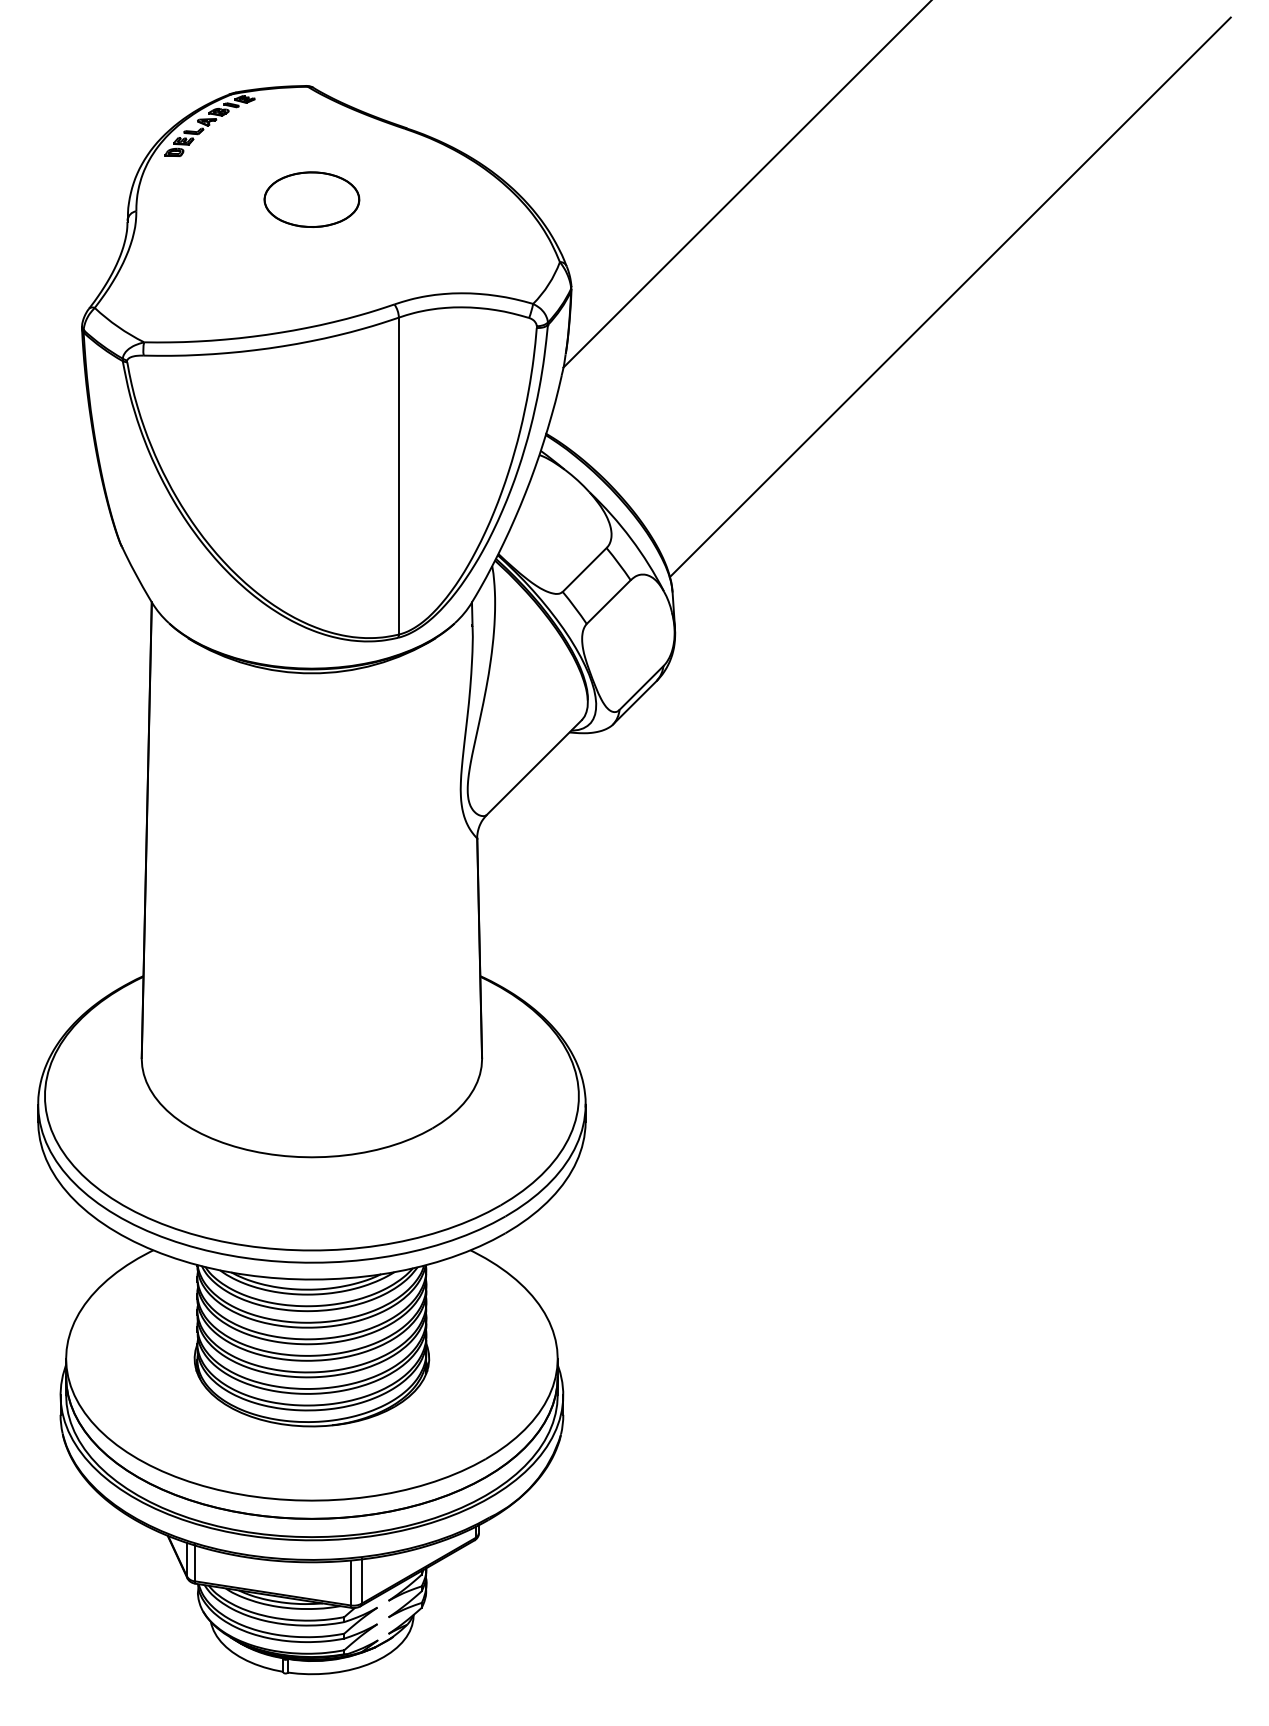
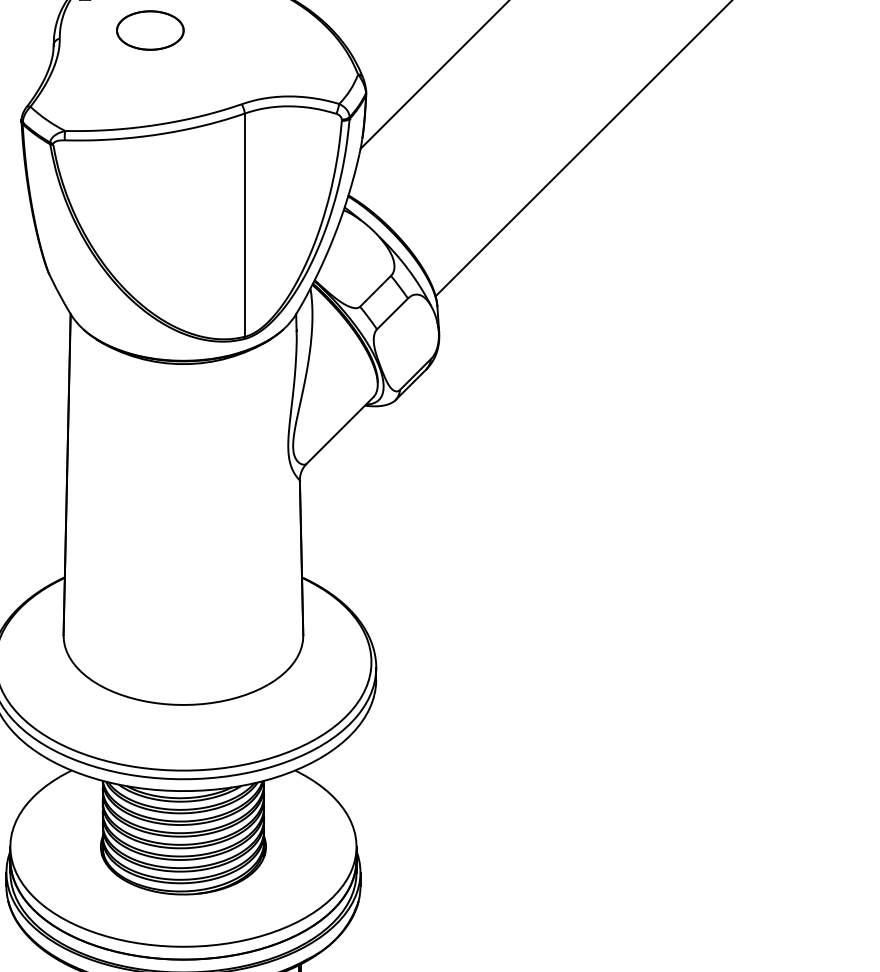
part: (311, 199) -> (150, 30), moved

